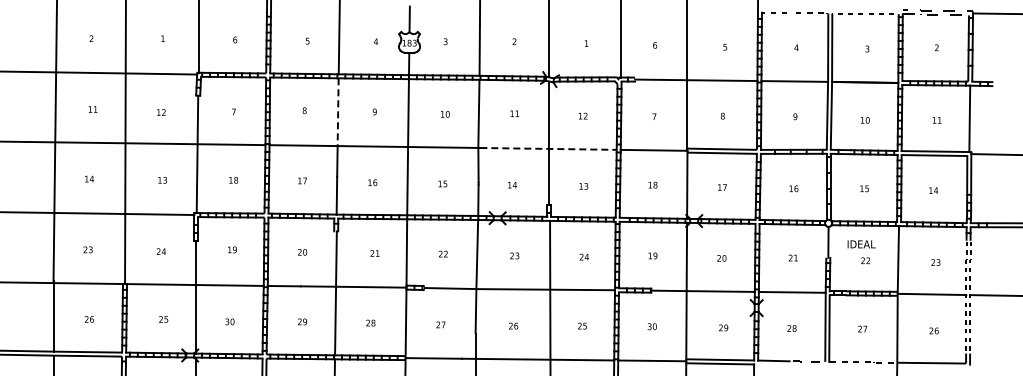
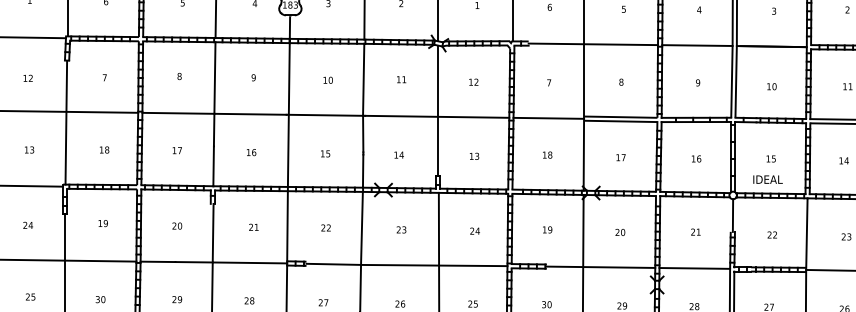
line: (338, 112) -> (215, 78), dashed -> solid
line: (549, 148) -> (438, 116), dashed -> solid
text: (861, 244) -> (767, 179), moved

